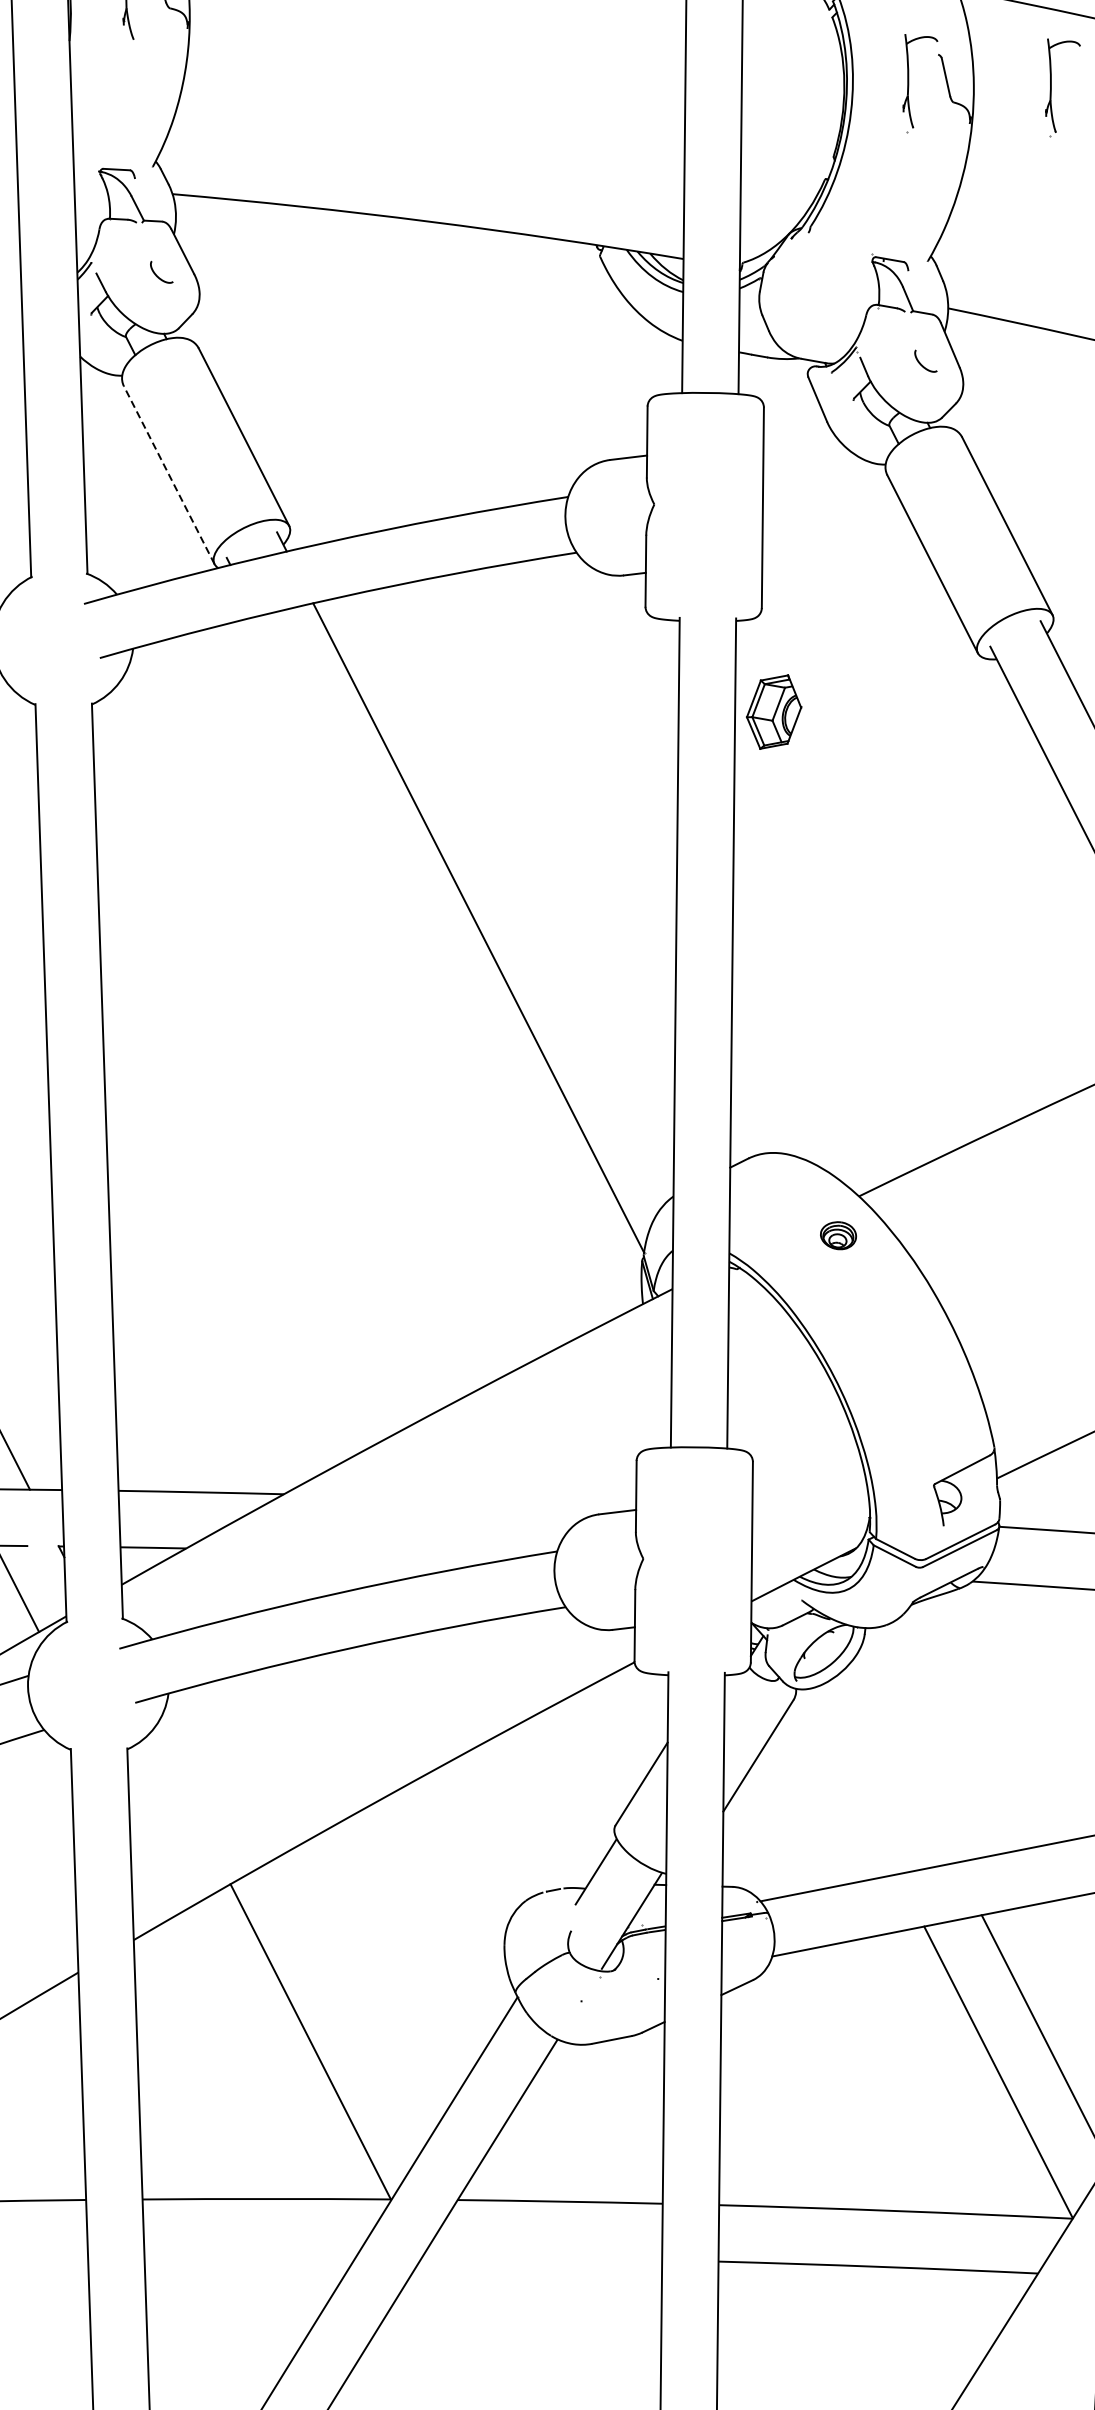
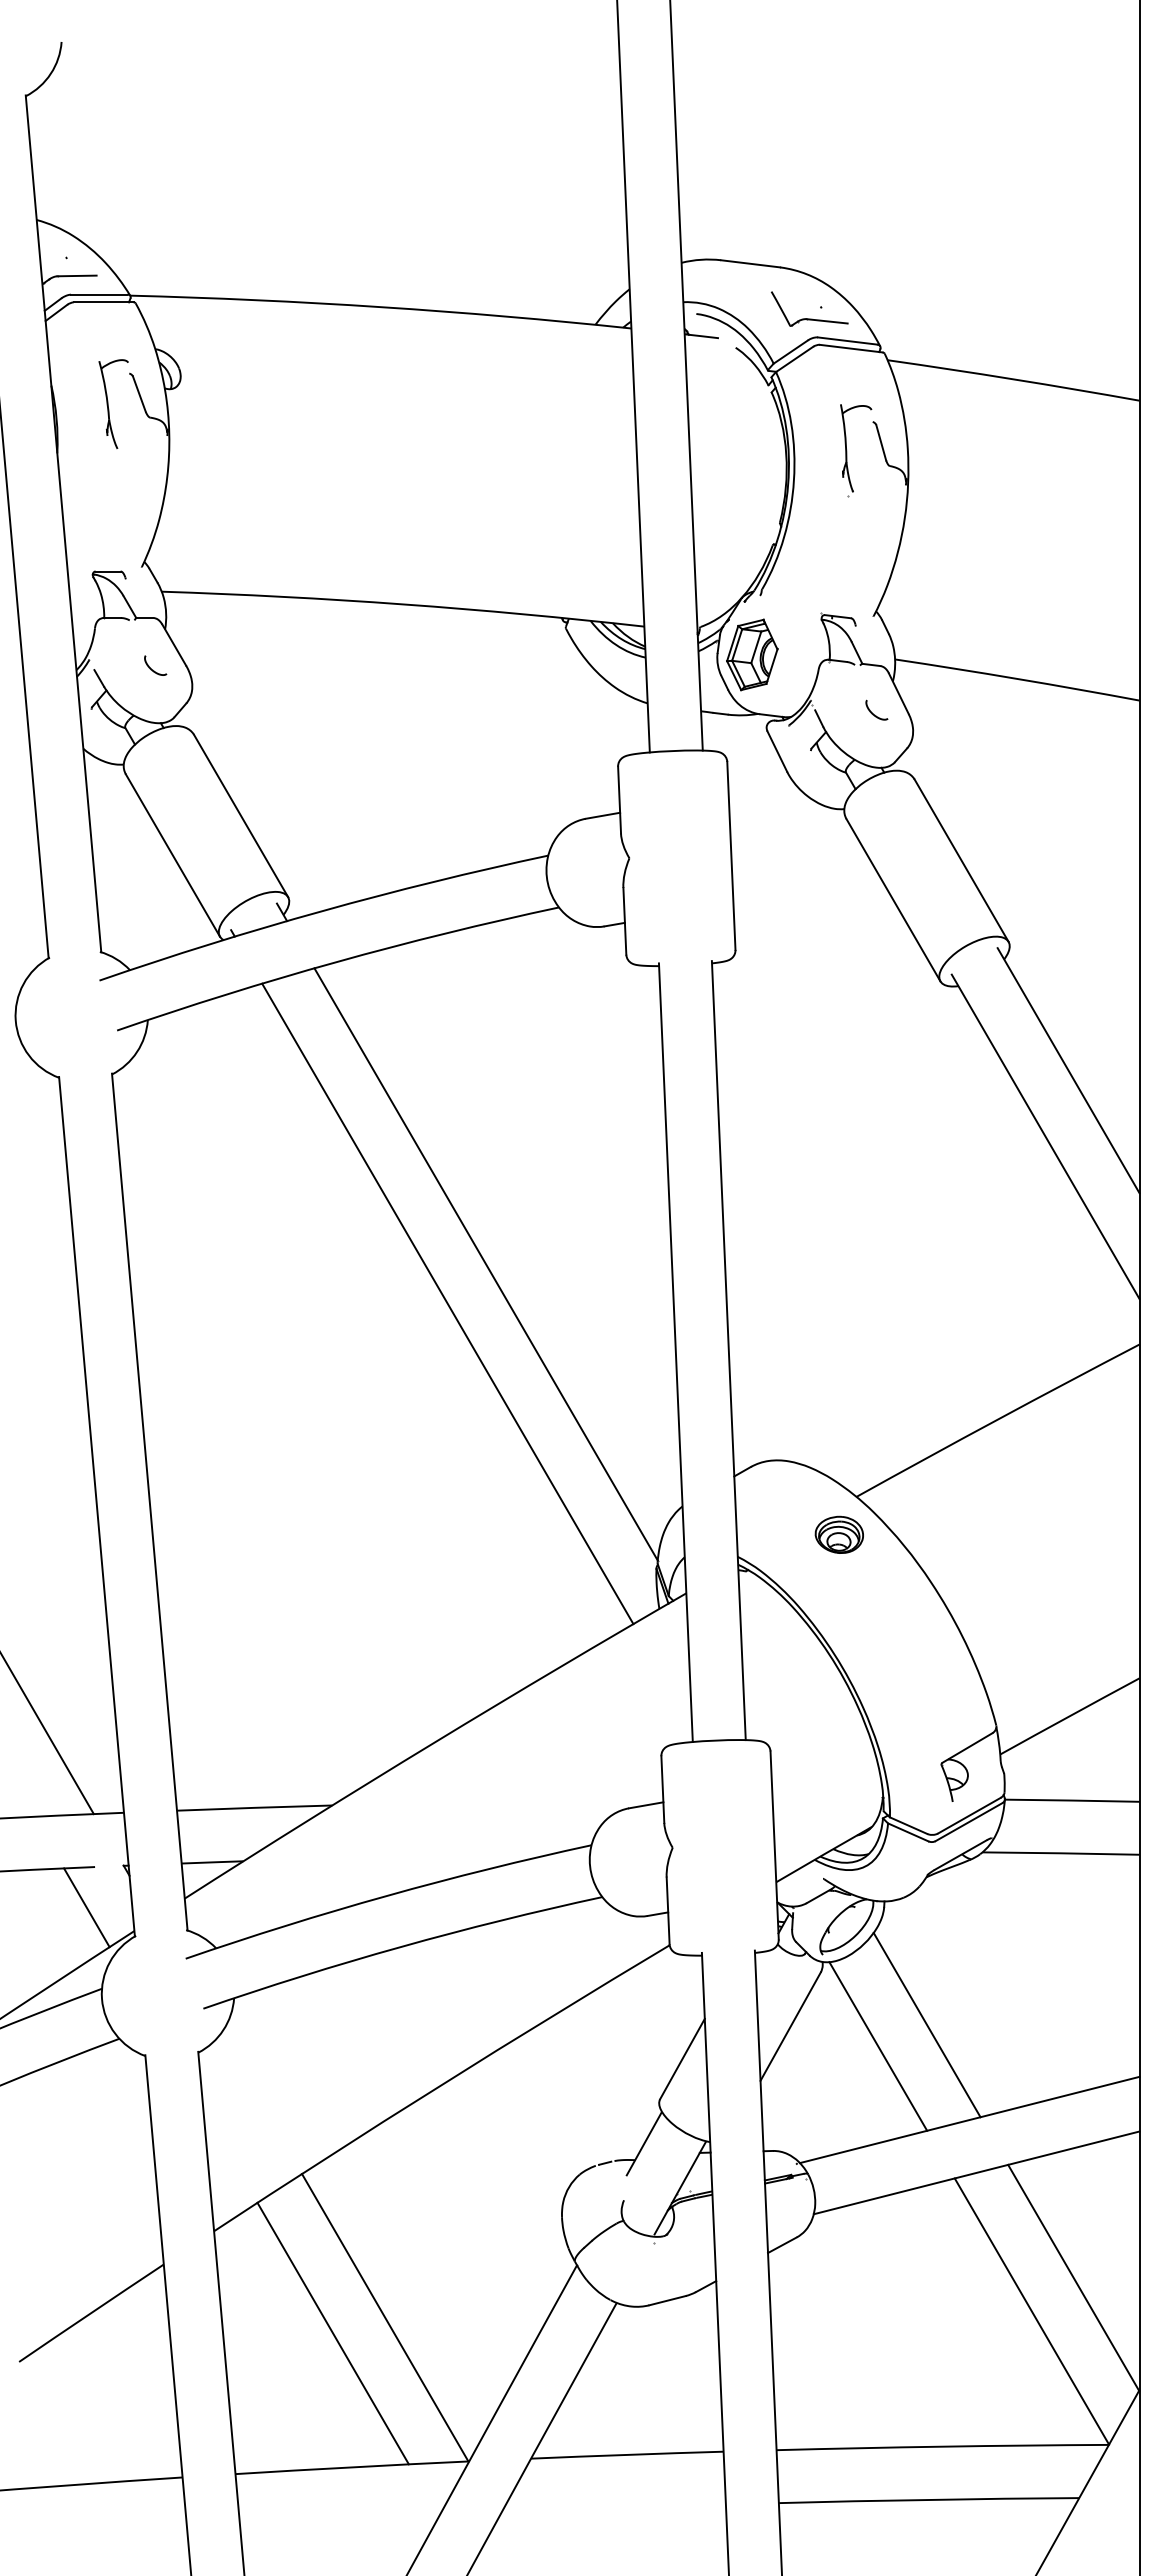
part: (1052, 88) -> (981, 447), removed
line: (168, 475) -> (172, 855), dashed -> solid
part: (774, 711) -> (752, 654), moved
line: (435, 967) -> (447, 1303), added
part: (837, 1235) -> (838, 1534), size x1.43
line: (903, 1761) -> (926, 2024), added
line: (850, 1781) -> (878, 2046), added
line: (253, 2055) -> (332, 2333), added

